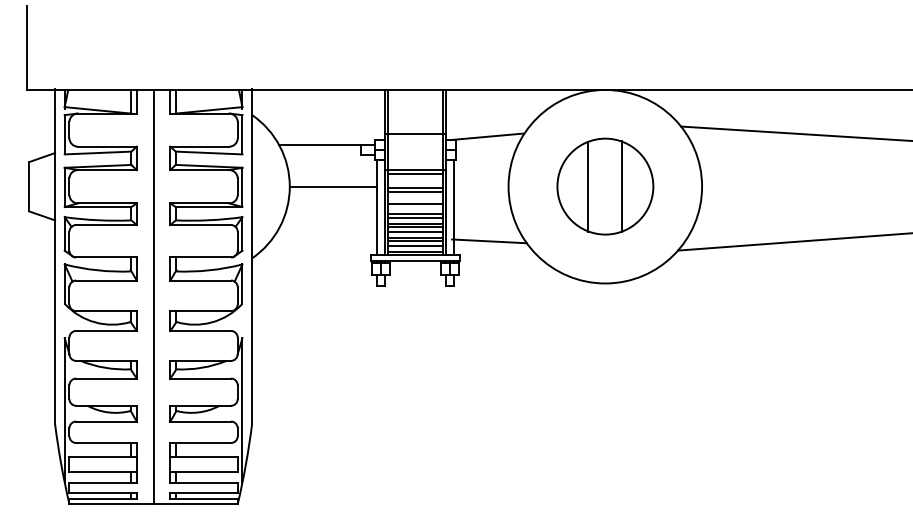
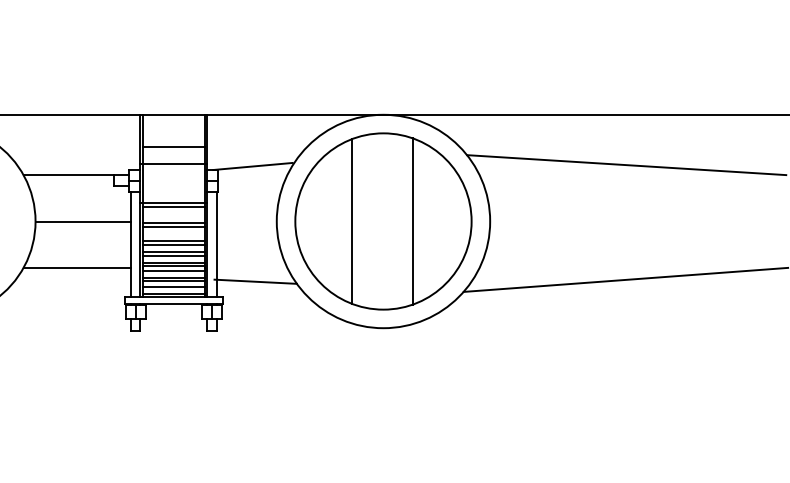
line: (415, 119) -> (174, 147), added
part: (605, 186) -> (383, 221), size x1.67
line: (415, 208) -> (174, 245), added
line: (327, 228) -> (77, 267), added

